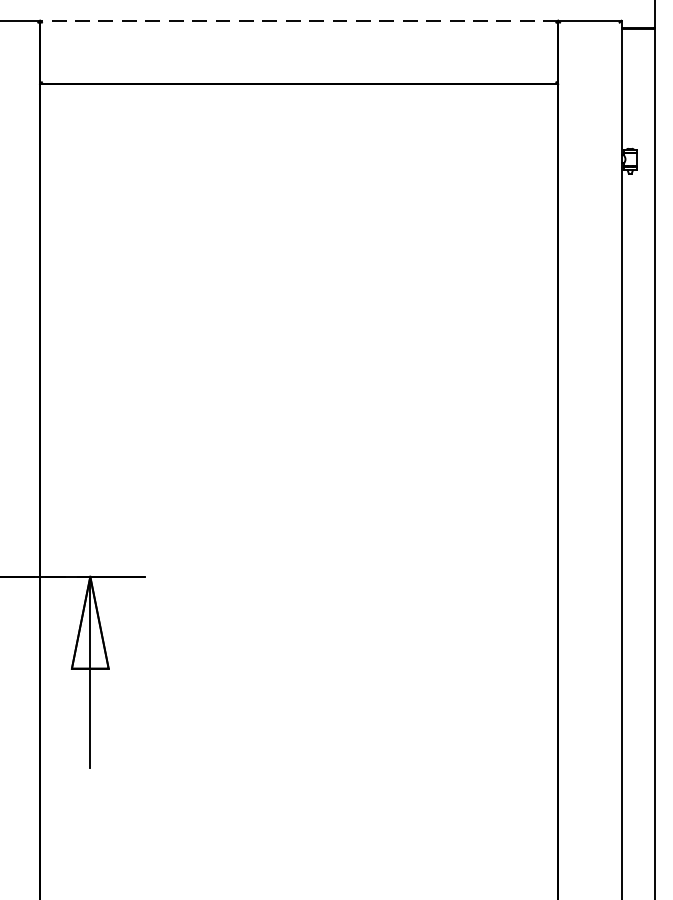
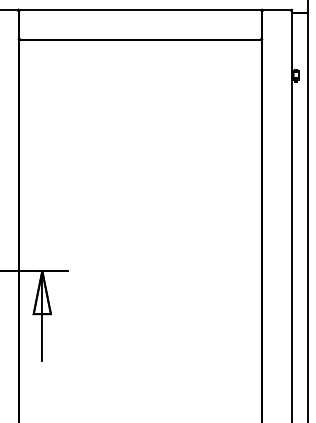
line: (299, 20) -> (140, 9), dashed -> solid

